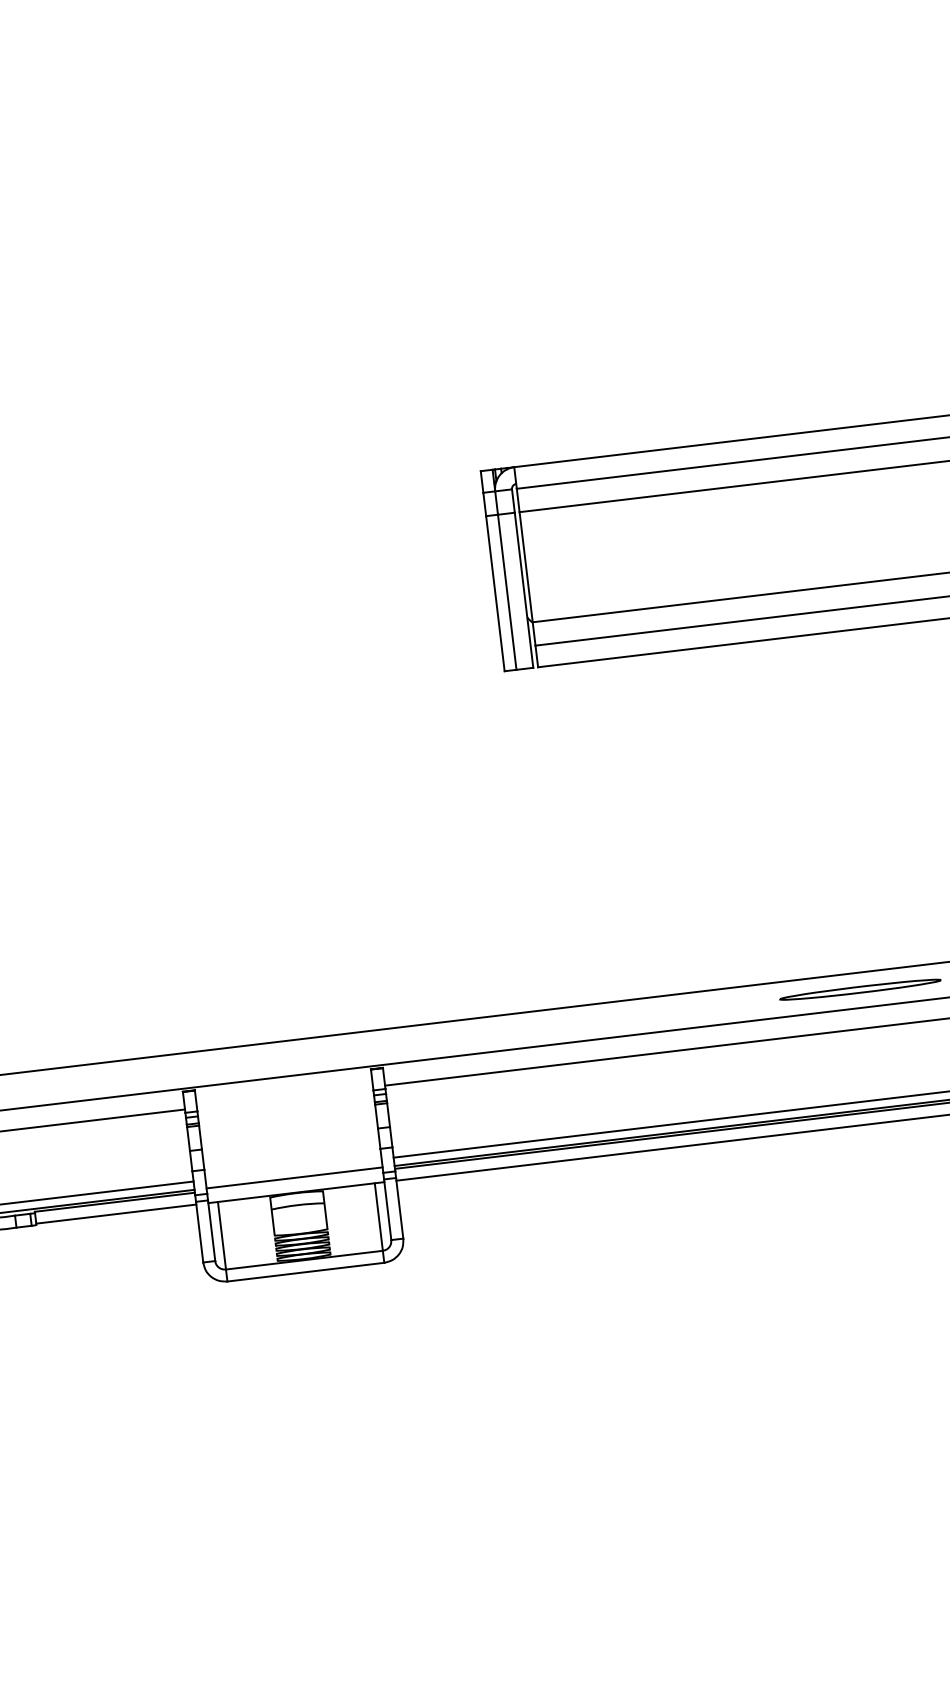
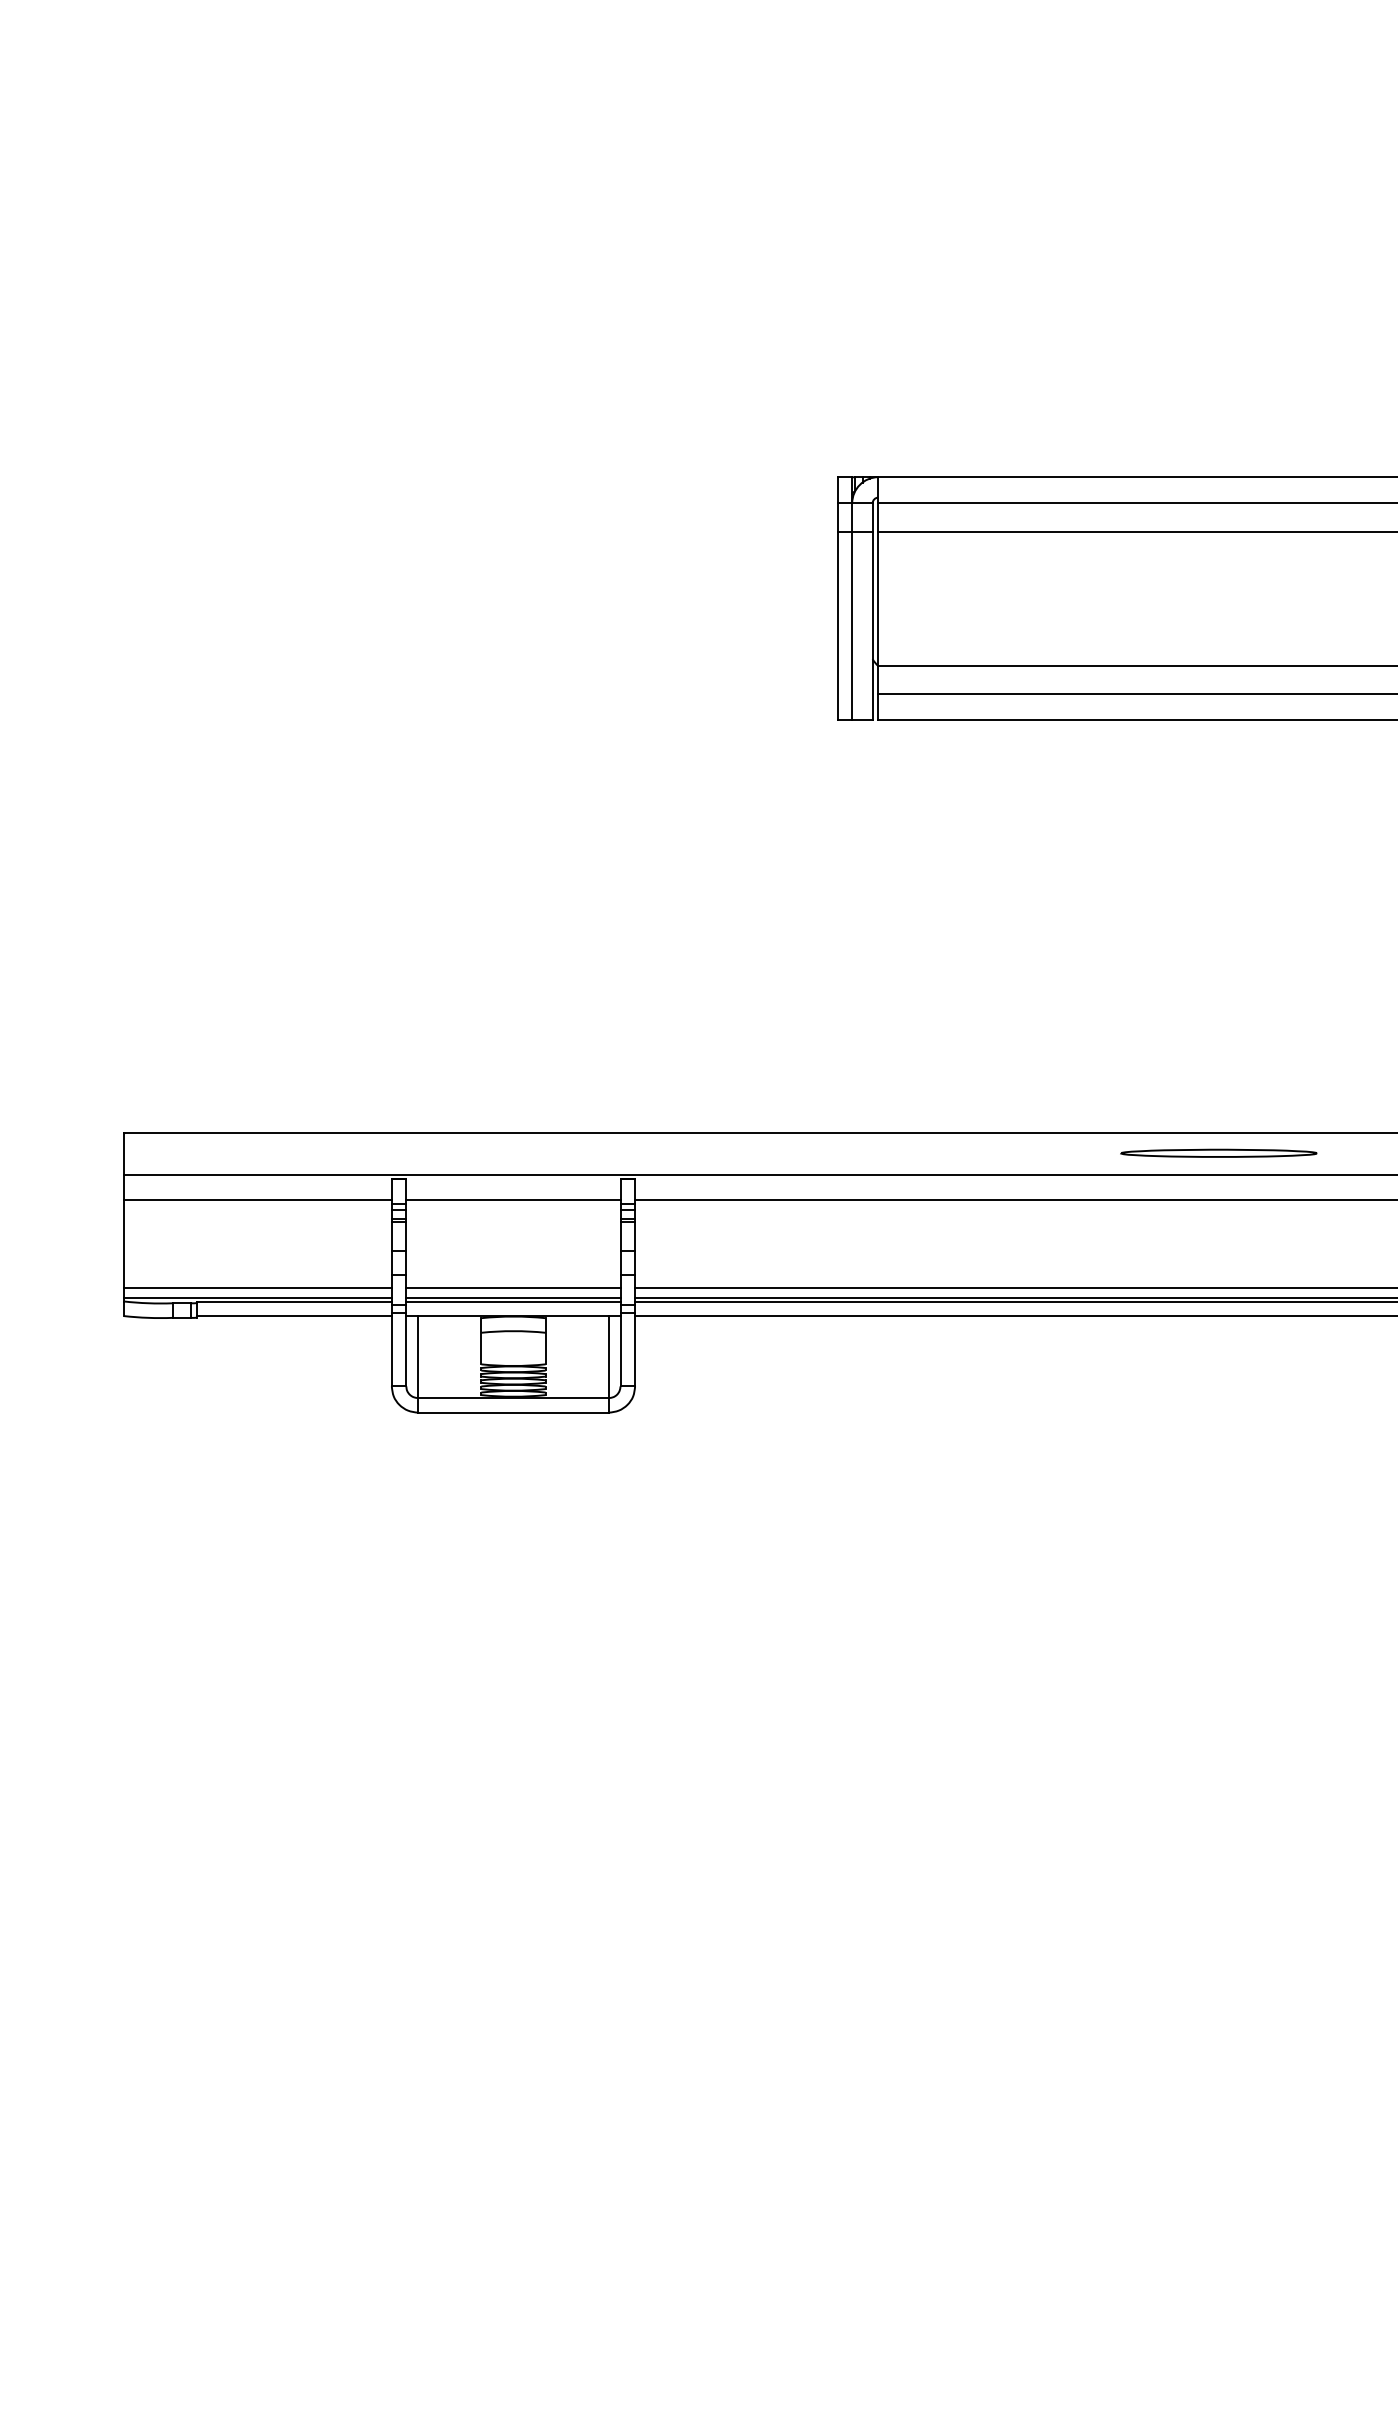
line: (285, 1097) -> (513, 1200), added
line: (293, 1169) -> (513, 1287), added
line: (294, 1180) -> (513, 1301), added

